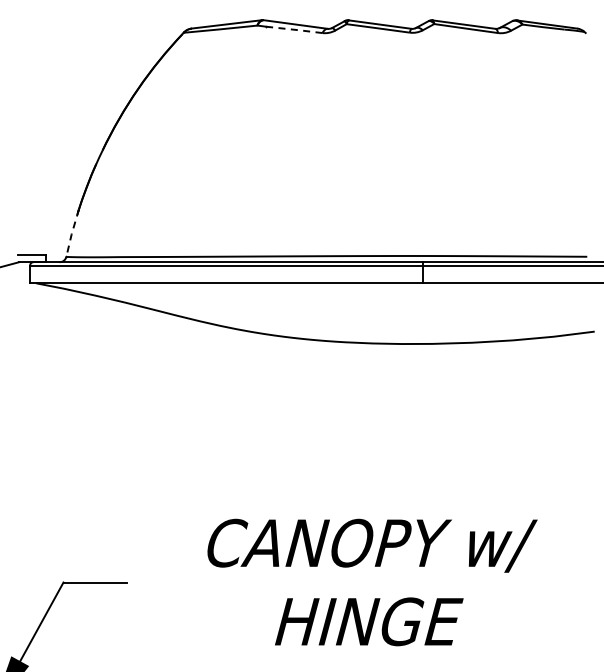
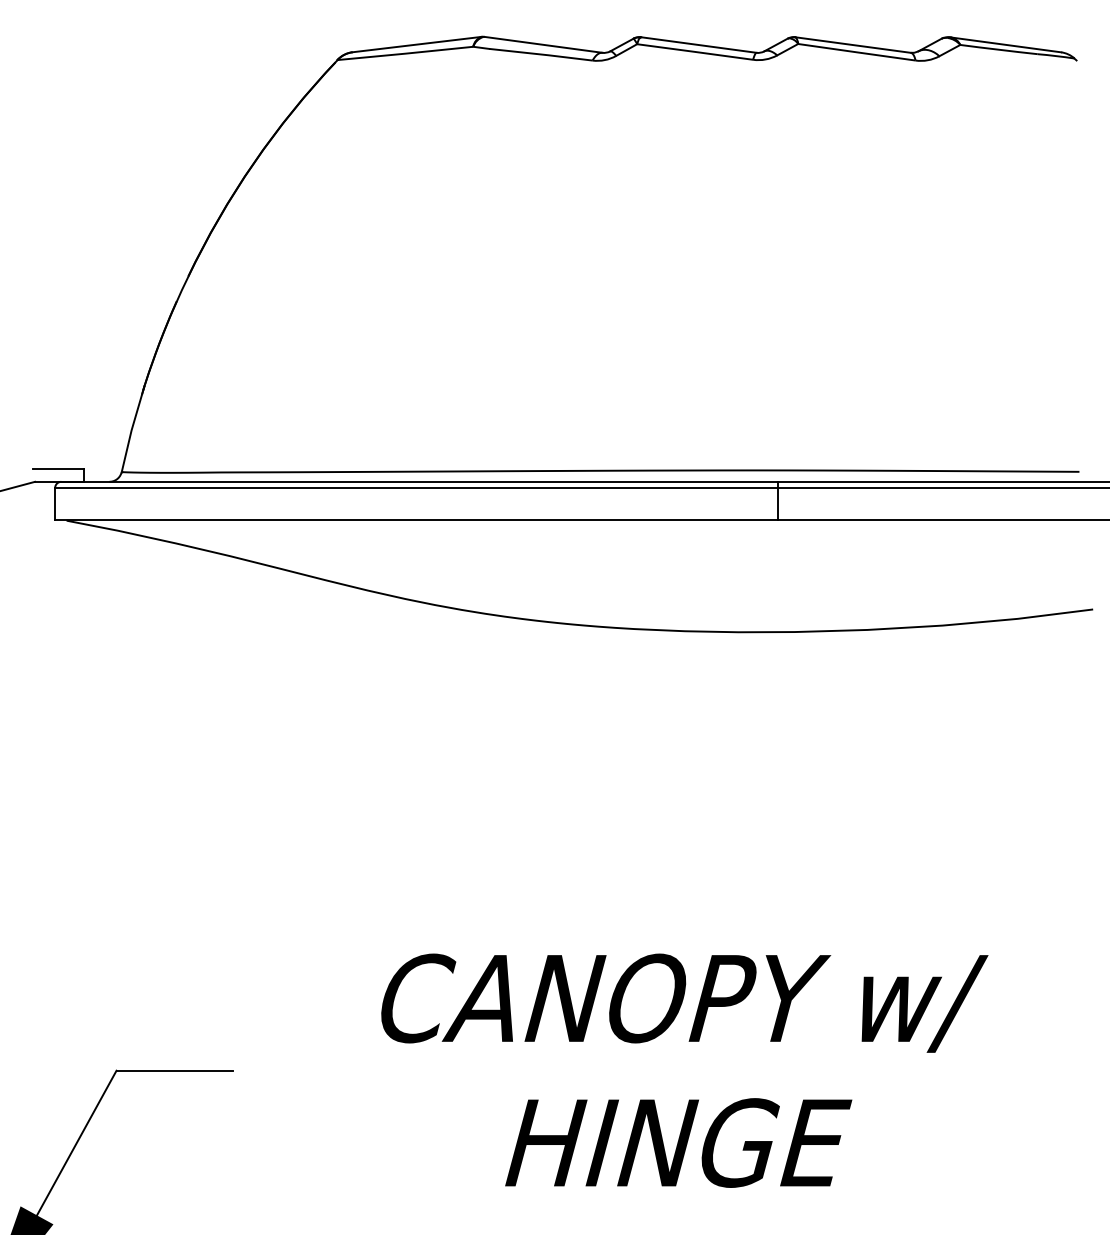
line: (293, 29) -> (539, 53), dashed -> solid
line: (71, 234) -> (131, 430), dashed -> solid

